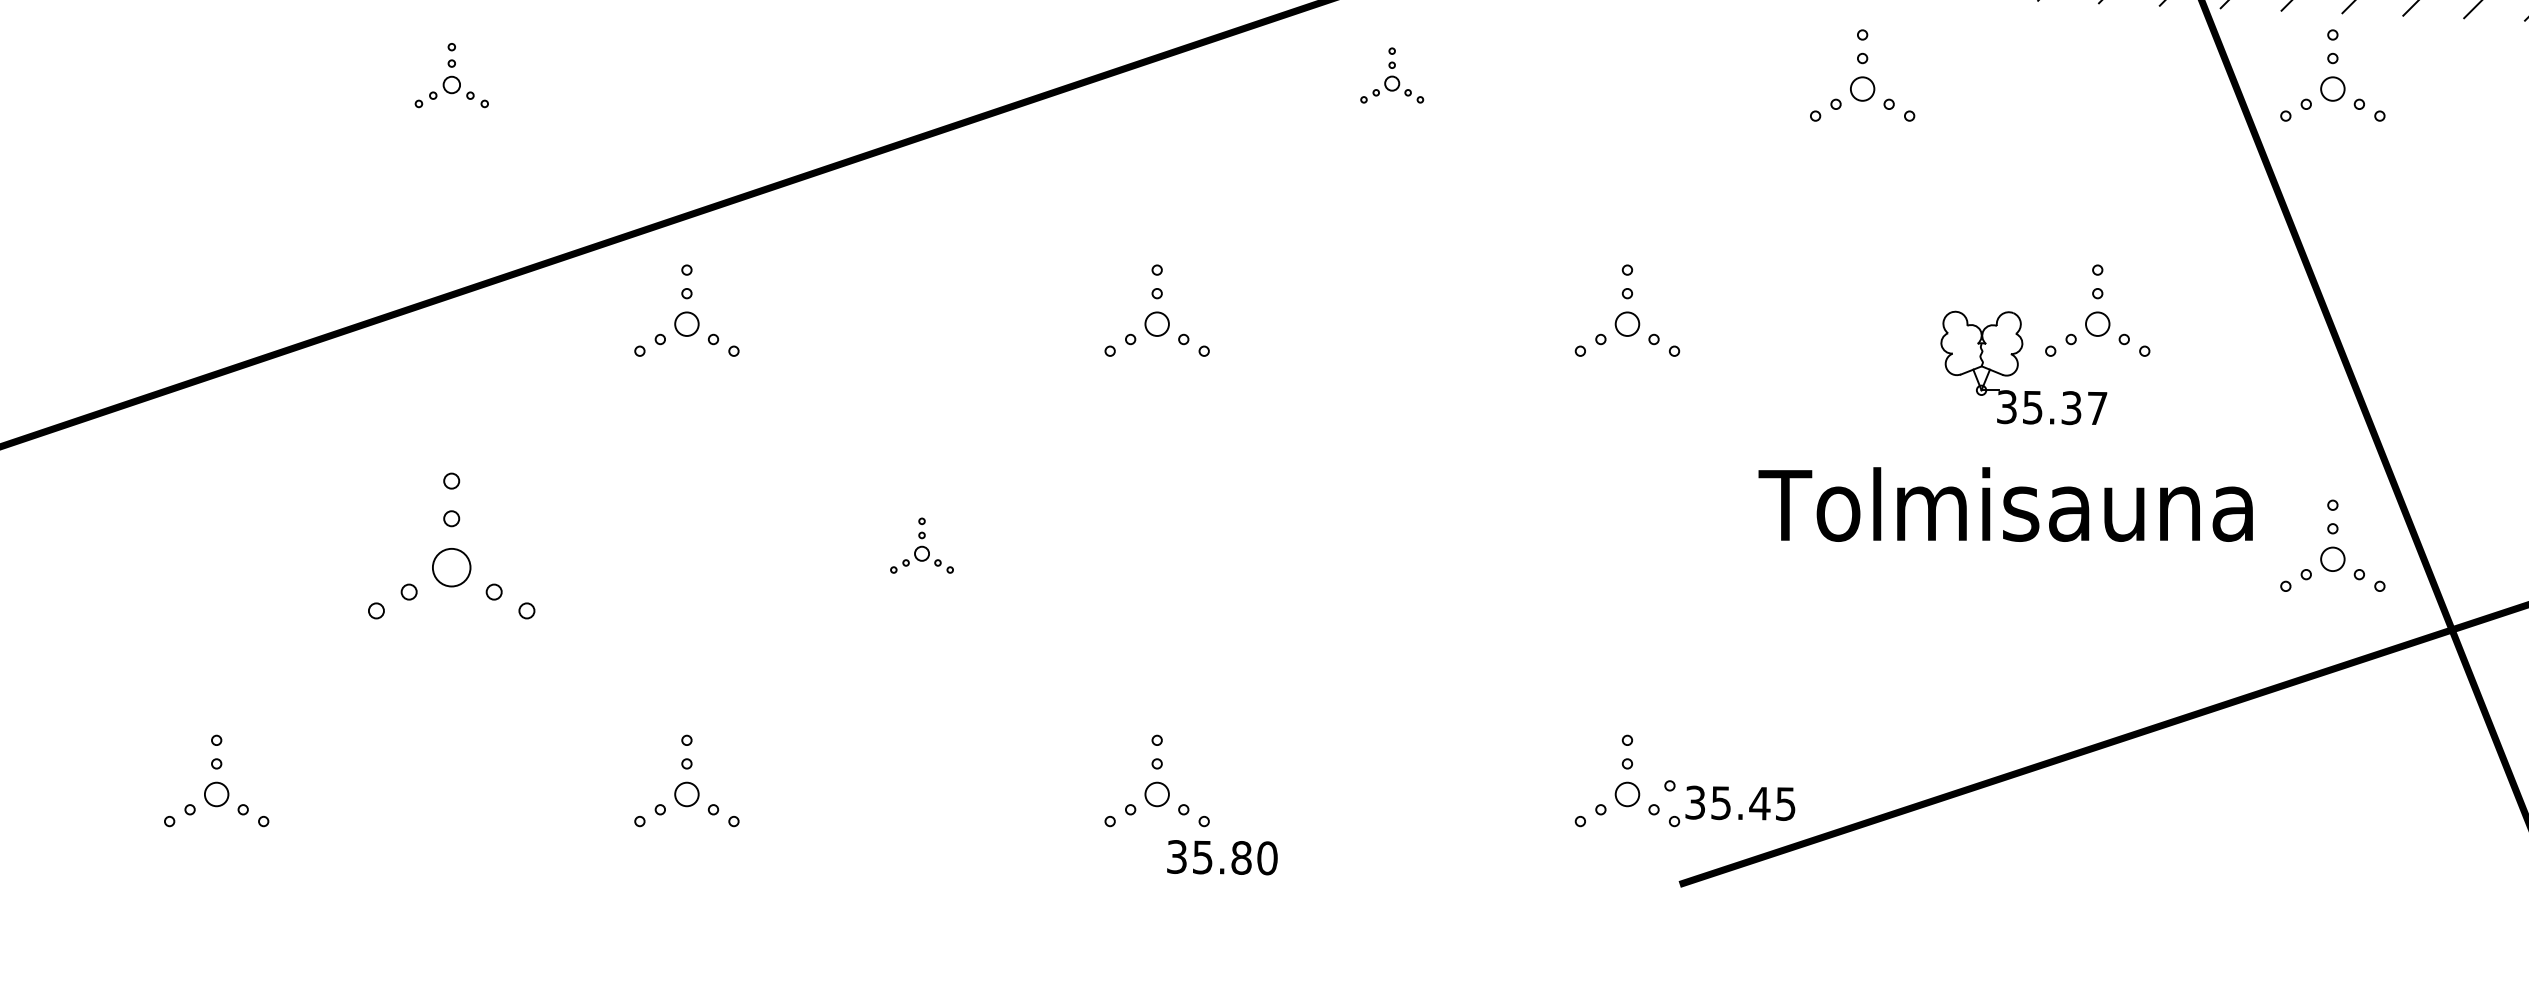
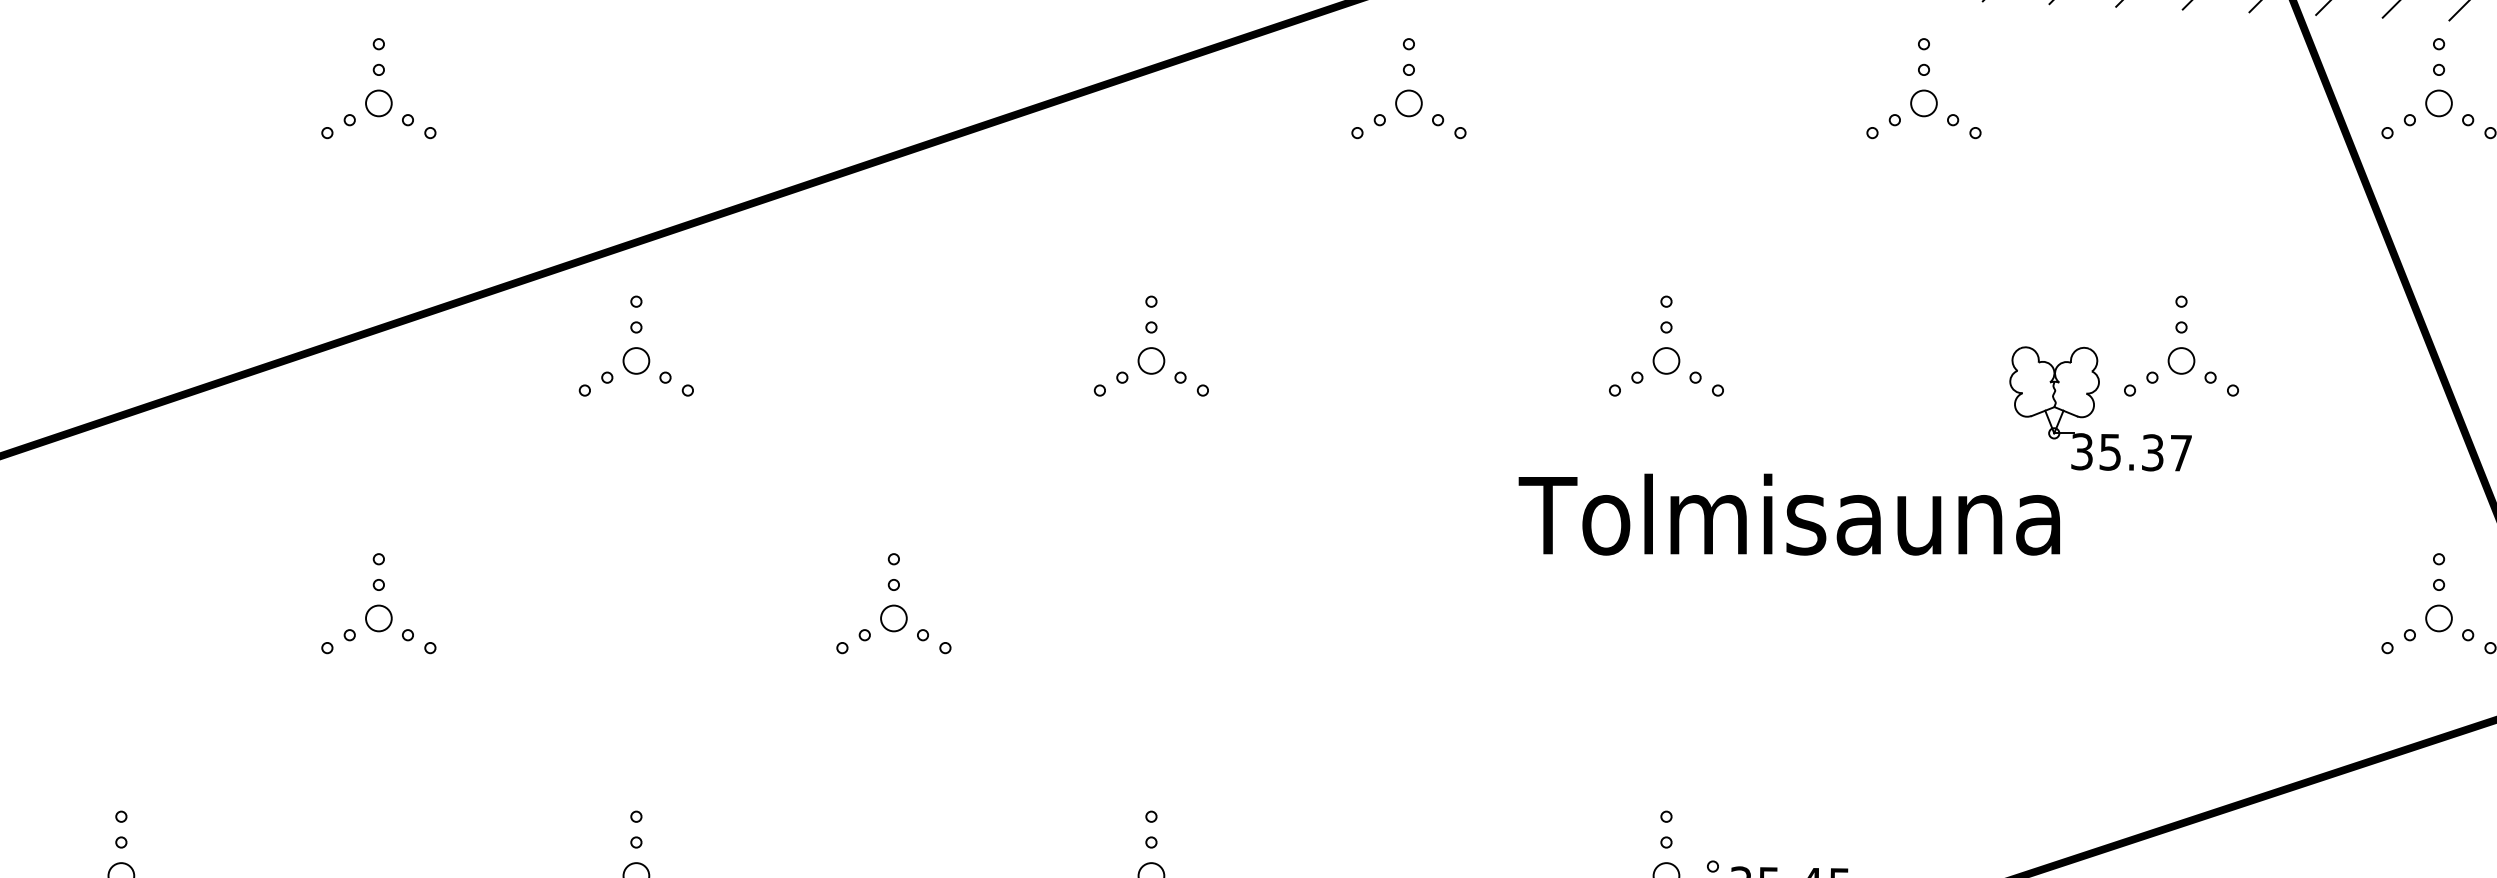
part: (451, 75) -> (378, 88), size x1.43
part: (1391, 75) -> (1408, 88), size x1.67
text: (2005, 504) -> (1789, 514), moved
part: (451, 545) -> (378, 603), size x0.62
part: (921, 545) -> (893, 603), size x1.67

